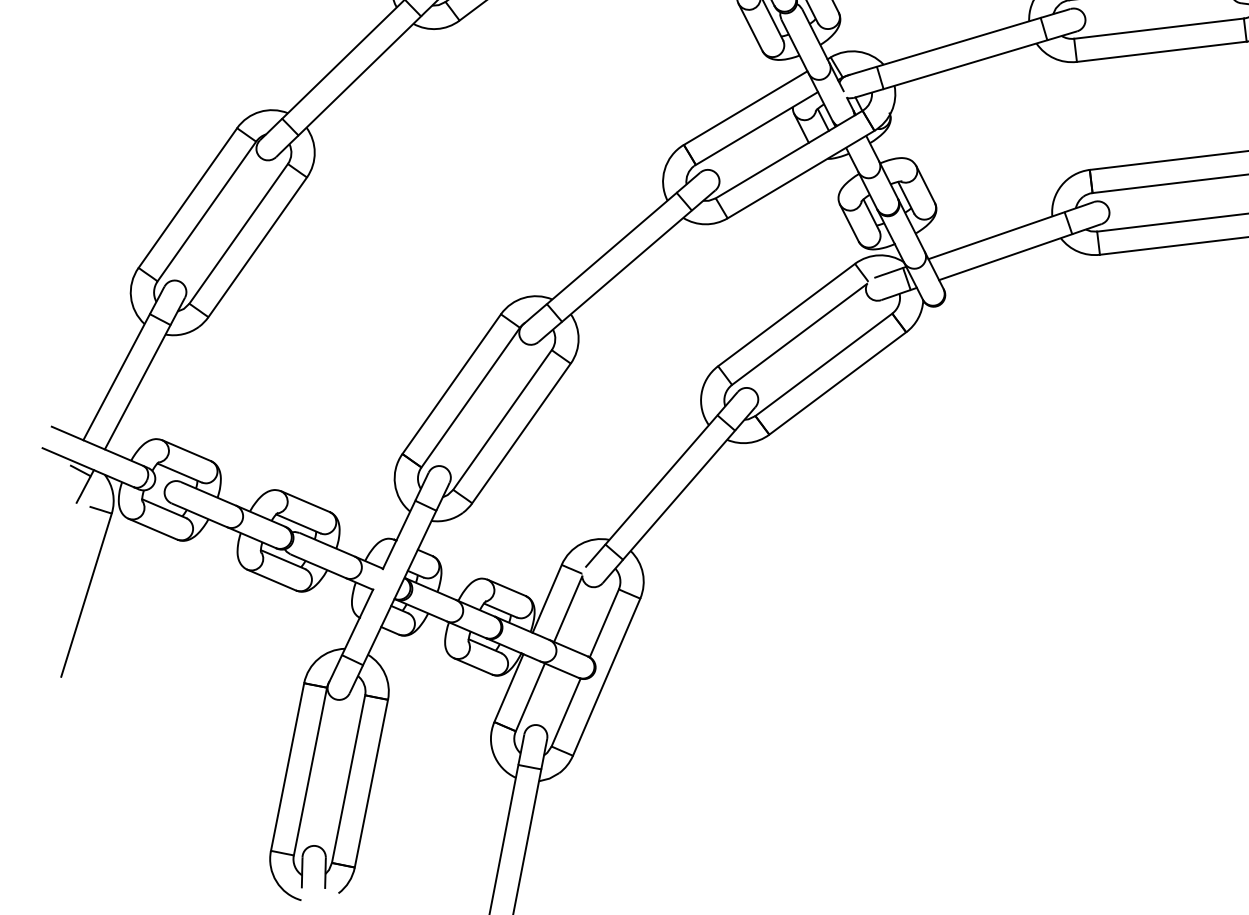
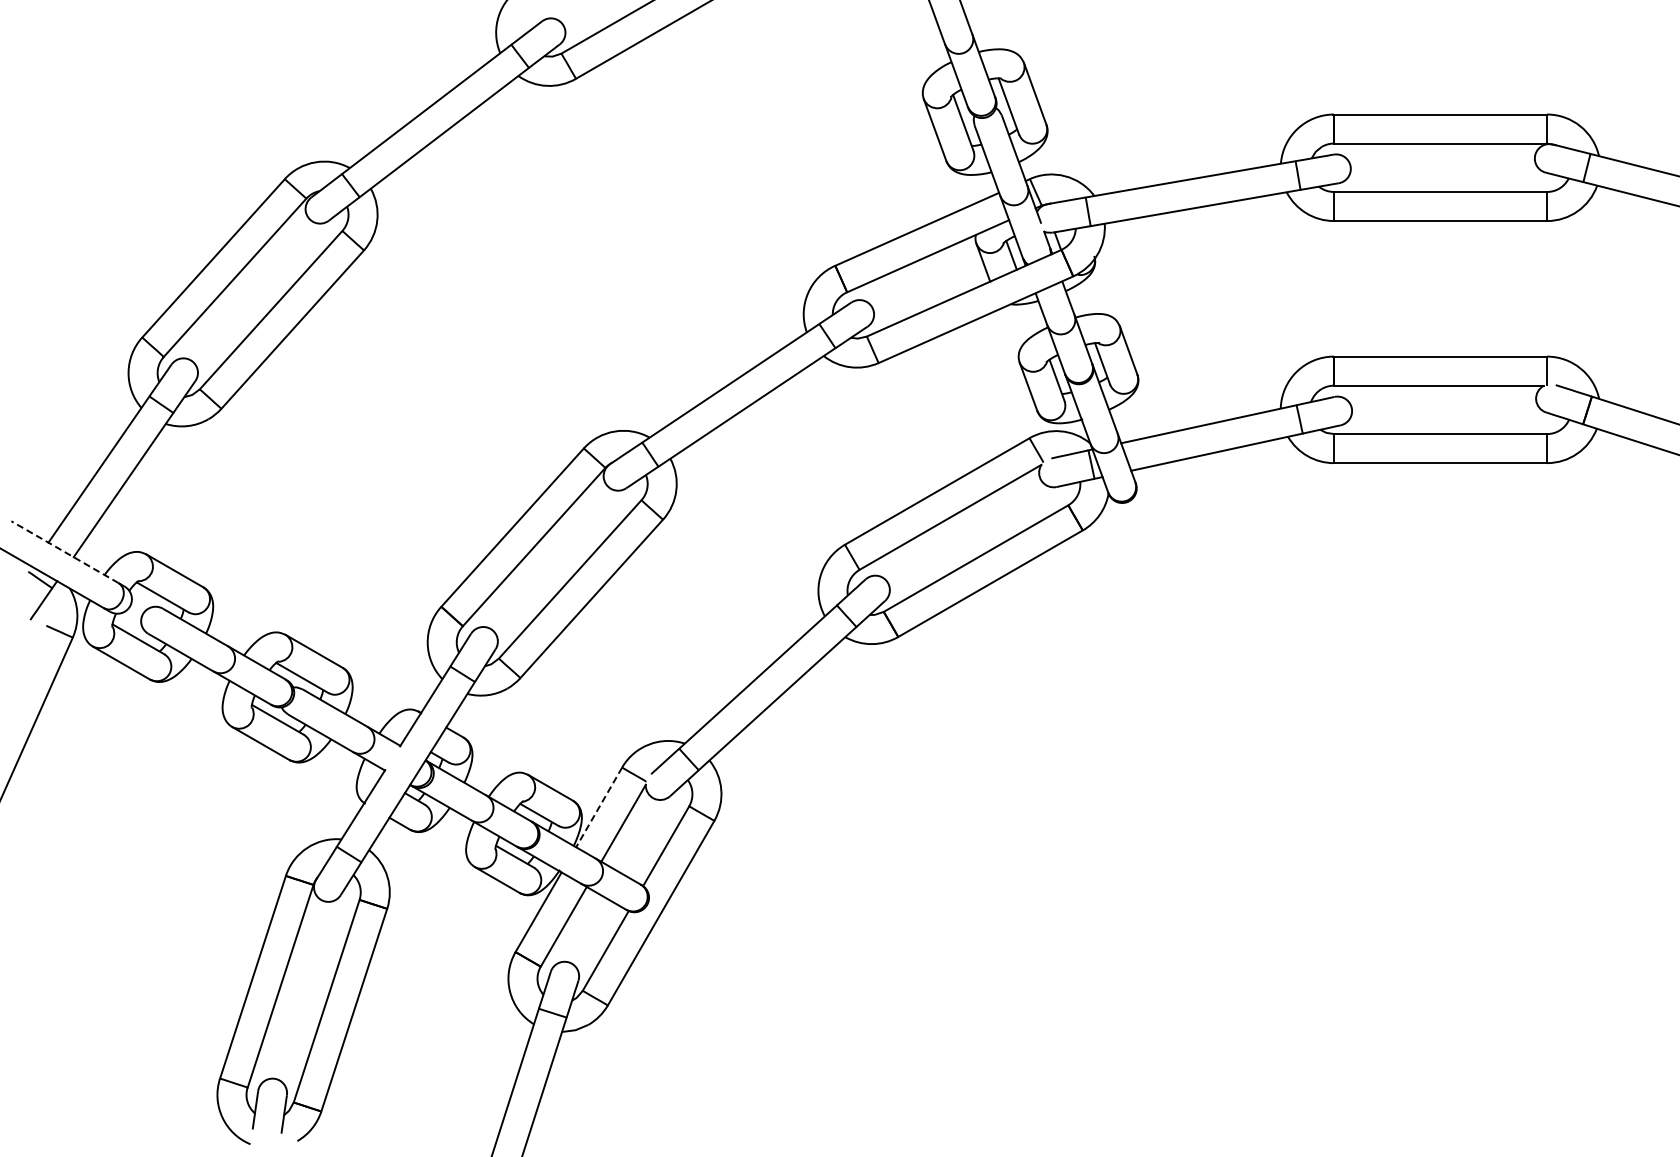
line: (97, 446) -> (64, 552), solid -> dashed
line: (546, 598) -> (598, 807), solid -> dashed

